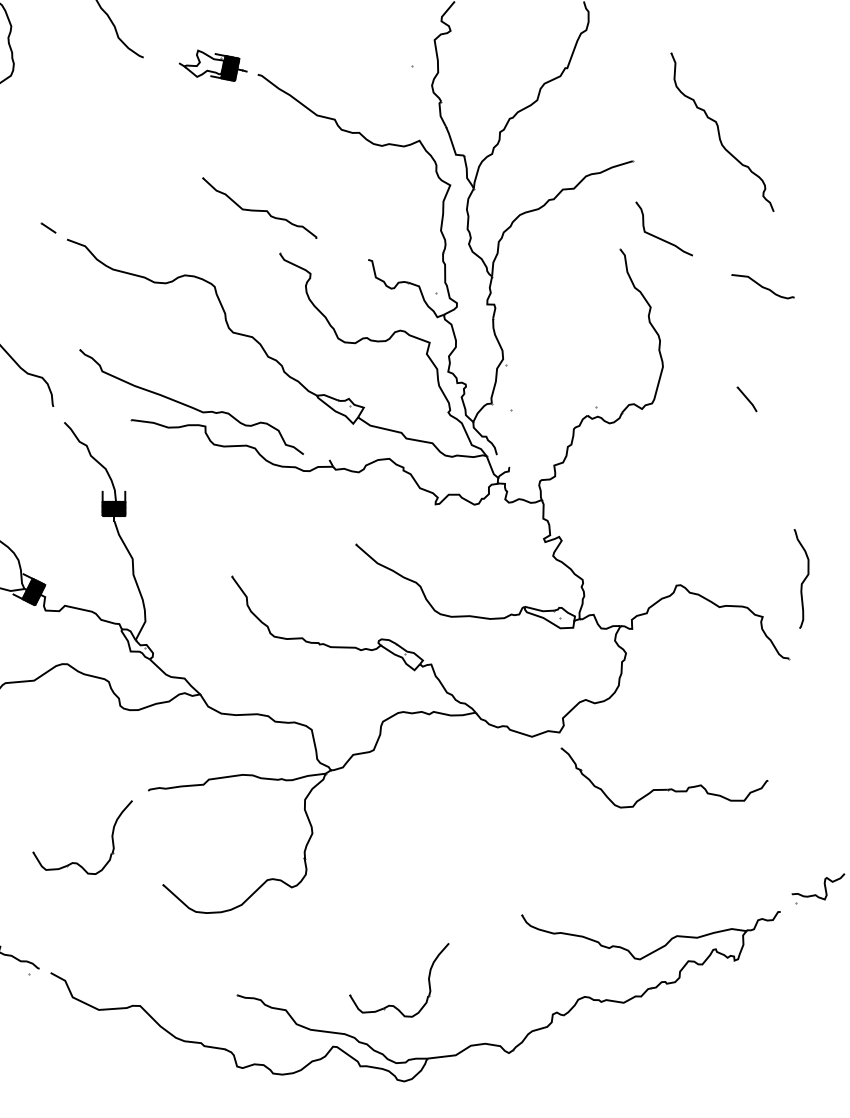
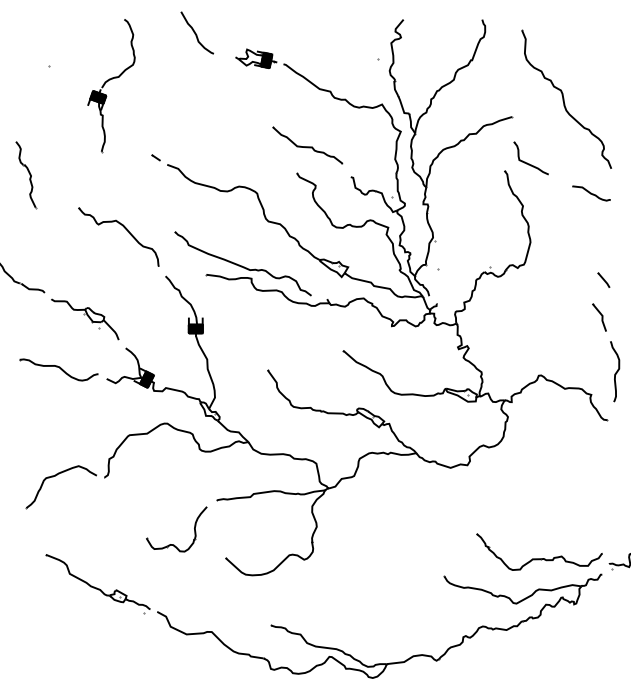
part: (722, 130) -> (566, 98), size x1.43
part: (259, 207) -> (307, 145), moved
line: (746, 398) -> (603, 279), moved
part: (776, 490) -> (599, 317), added
part: (664, 788) -> (539, 558), moved
part: (395, 1005) -> (367, 631), removed

